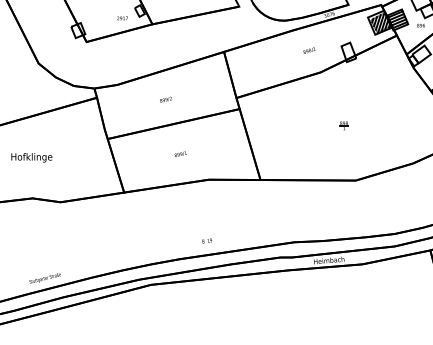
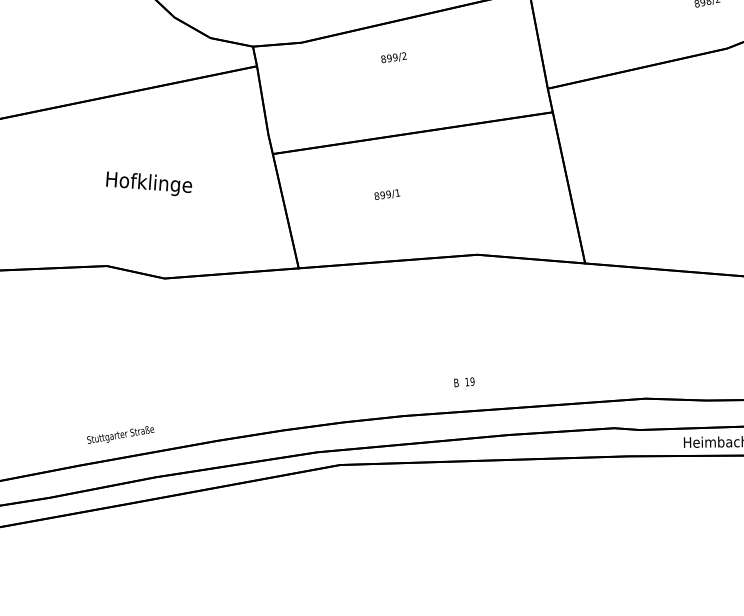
text: (165, 99) -> (392, 57), moved
text: (180, 154) -> (386, 195), moved
text: (31, 157) -> (148, 183), moved

